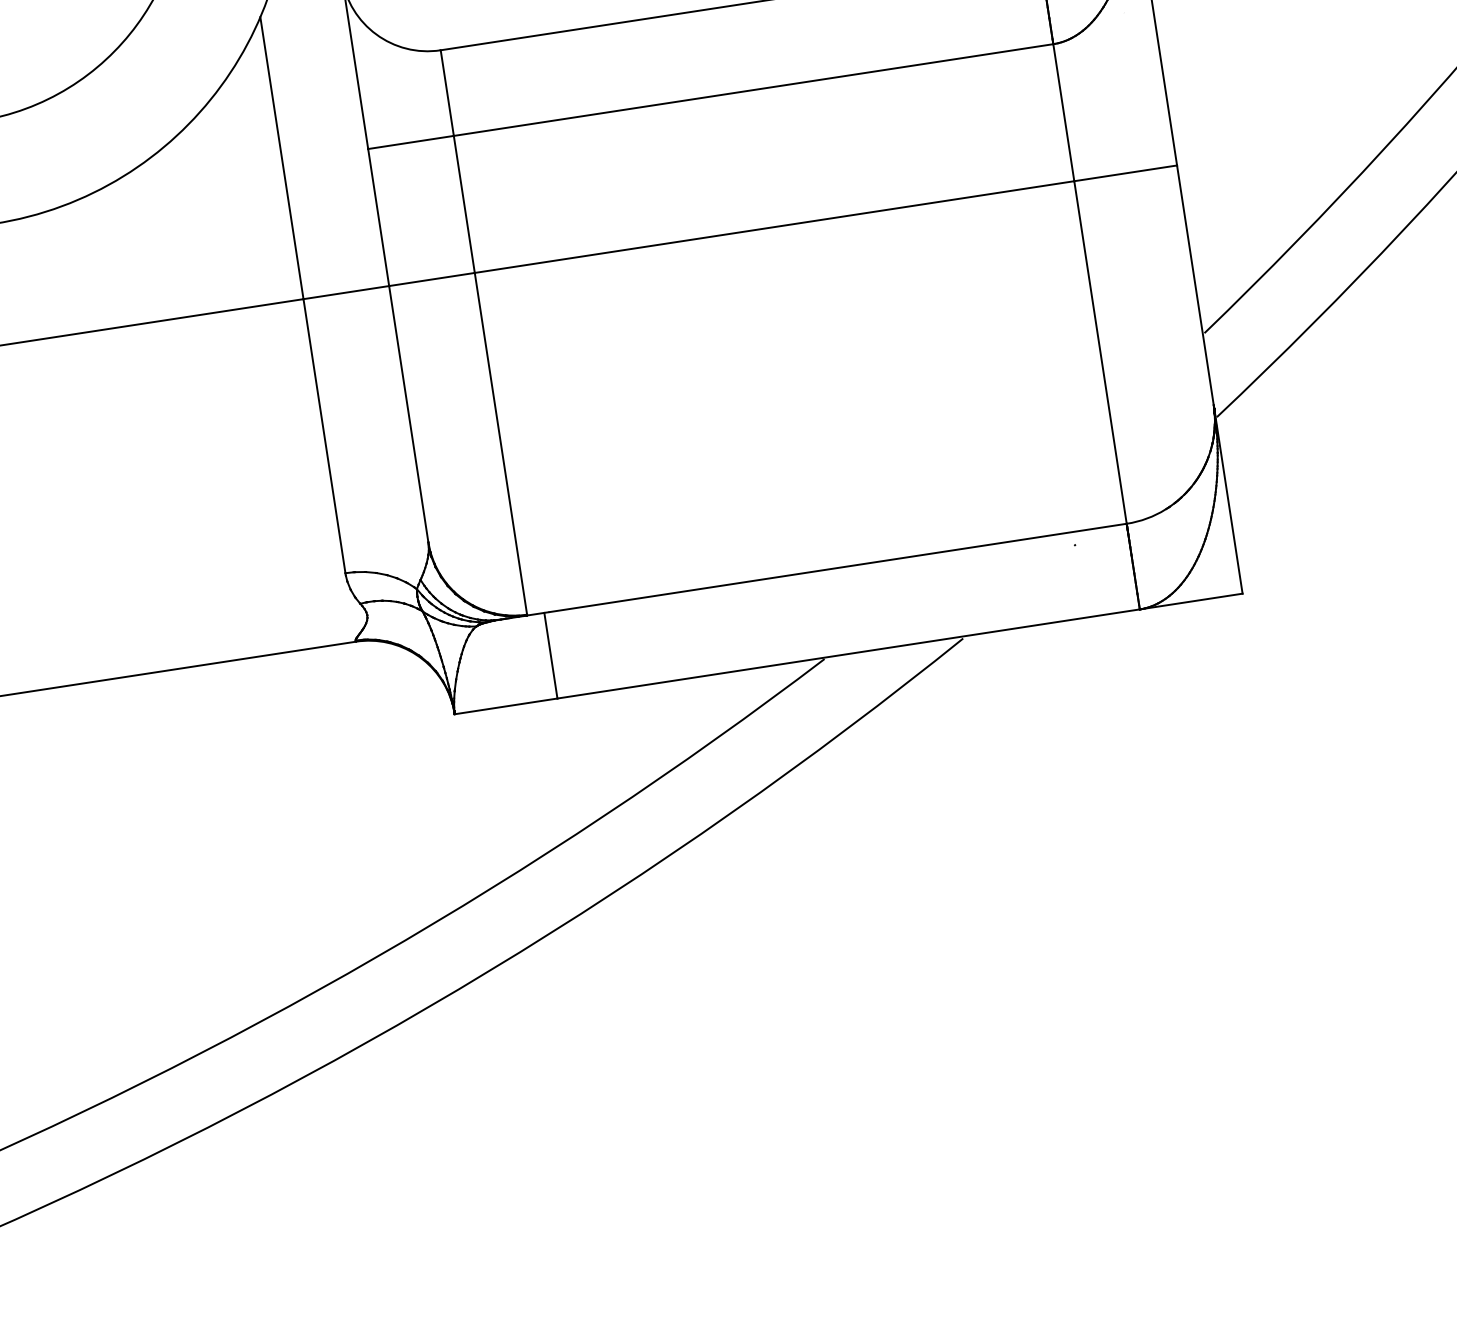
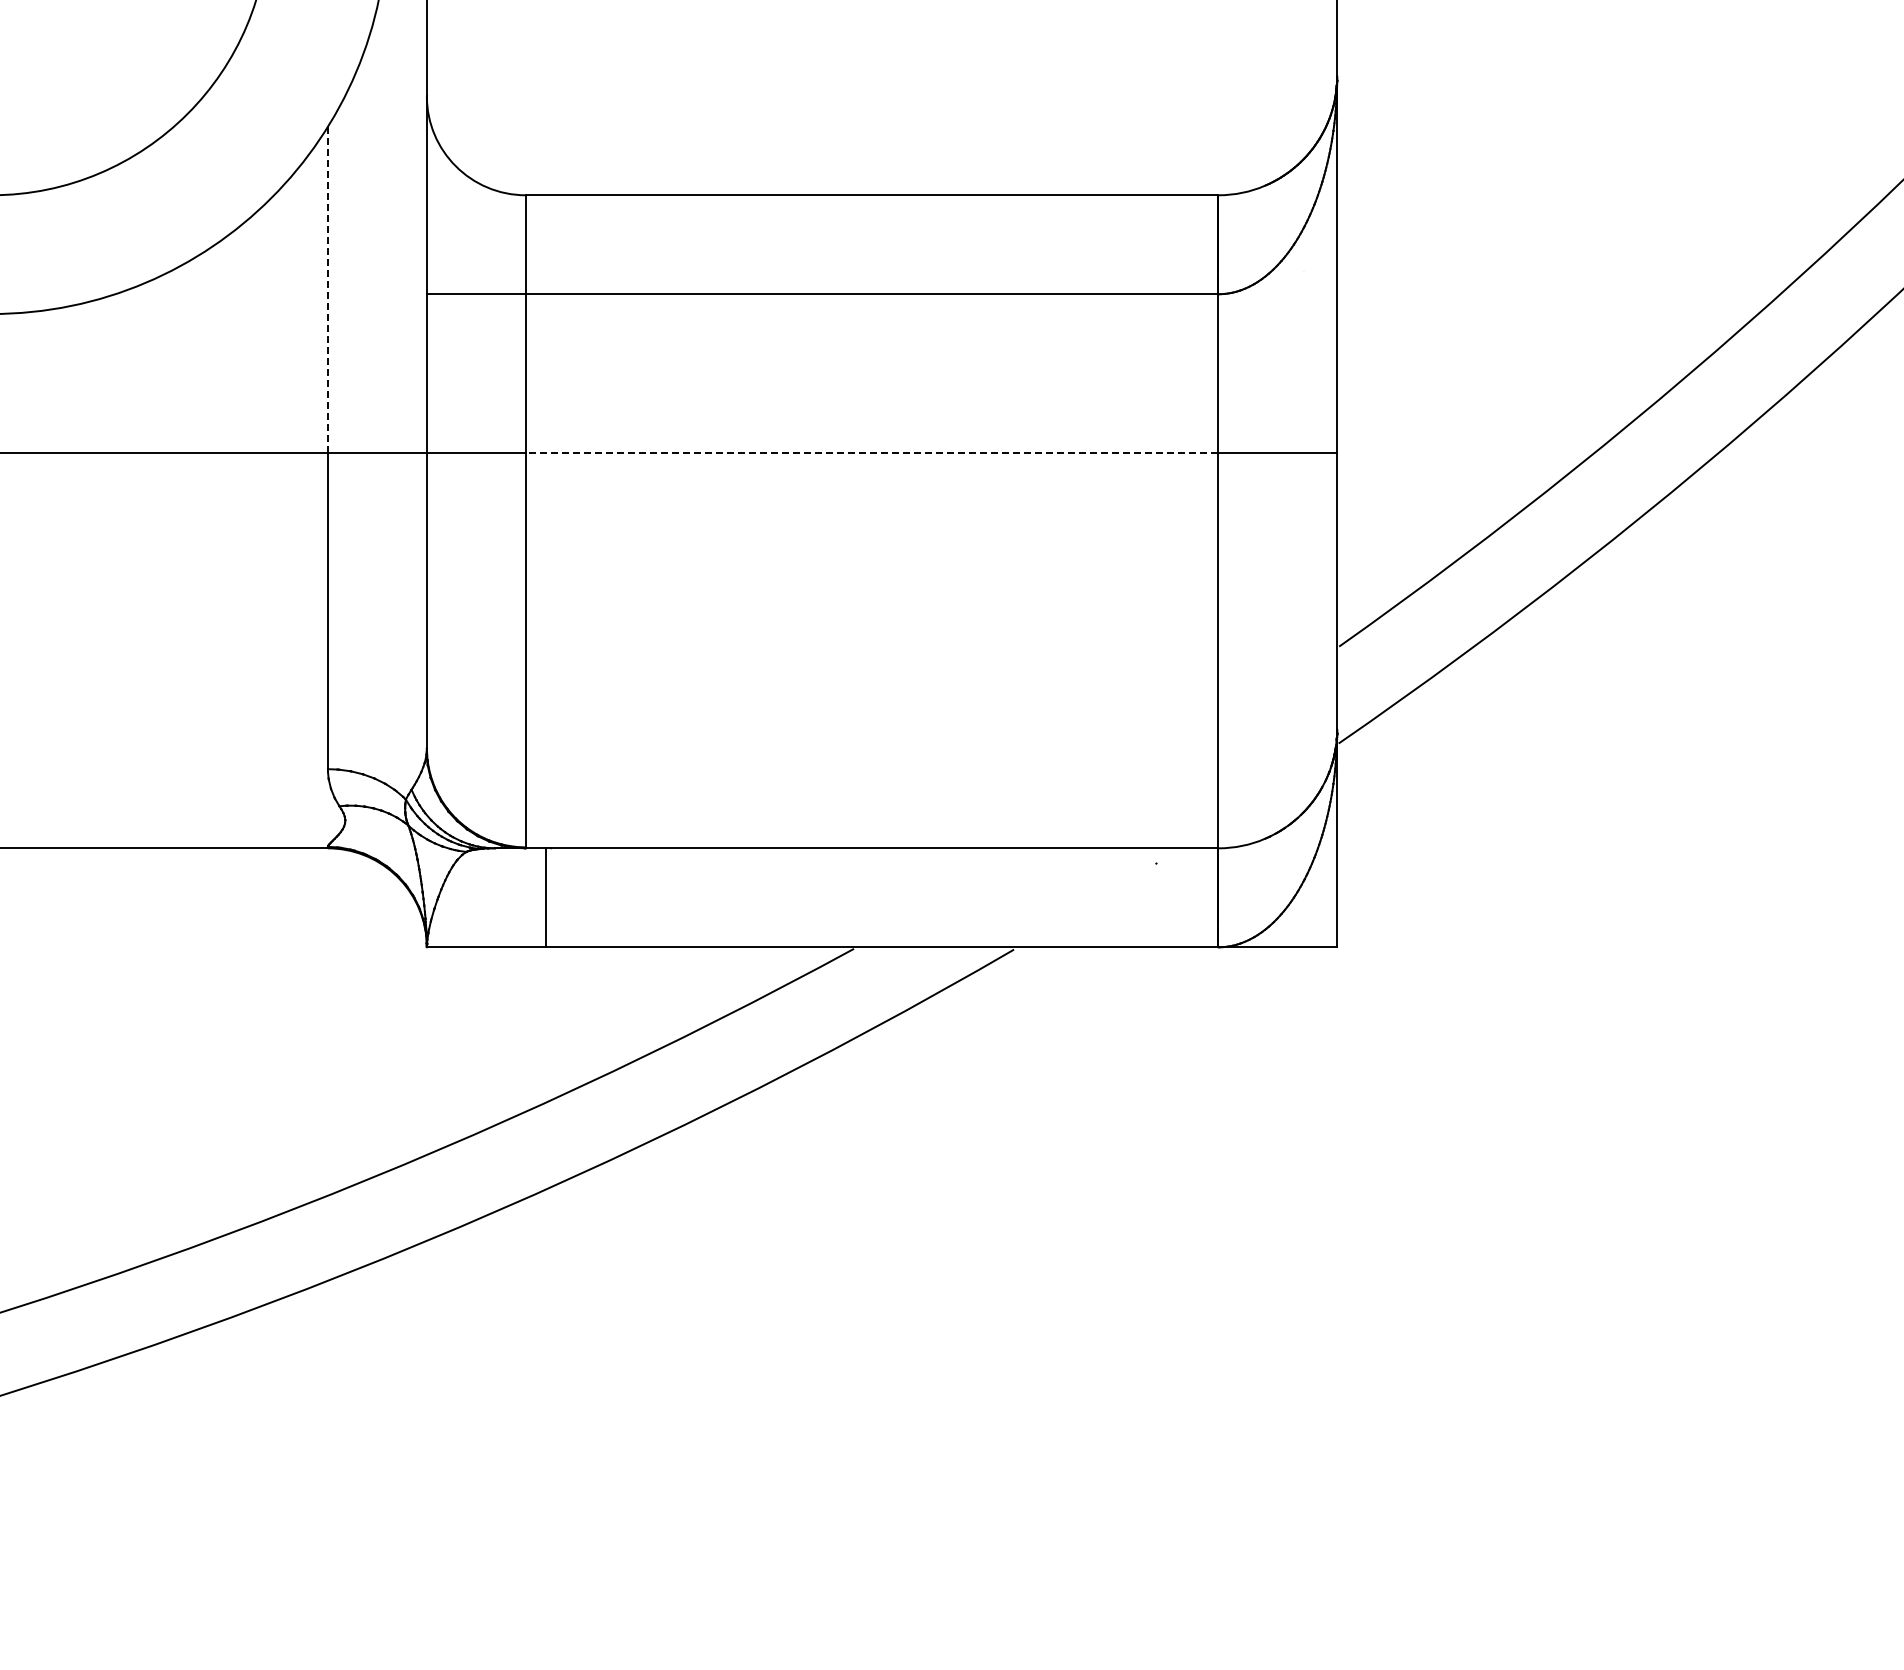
line: (281, 158) -> (327, 289), solid -> dashed
line: (773, 227) -> (871, 452), solid -> dashed

